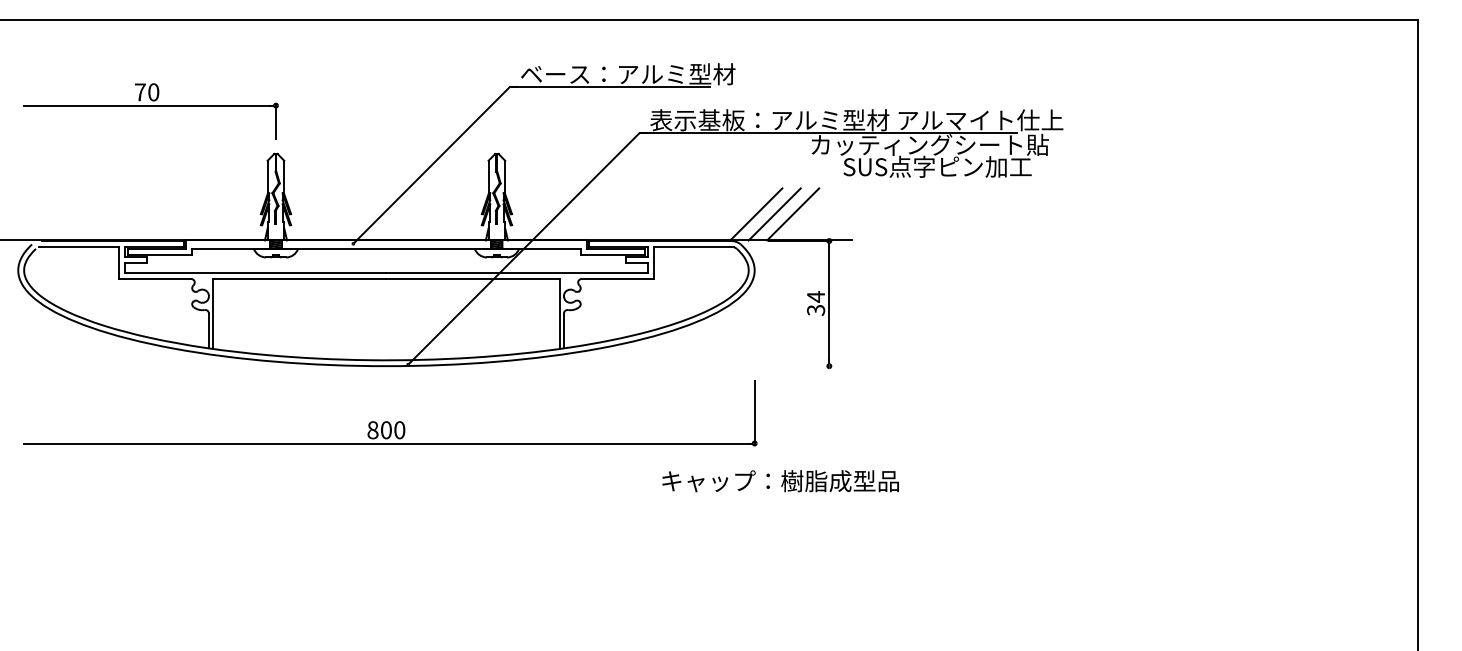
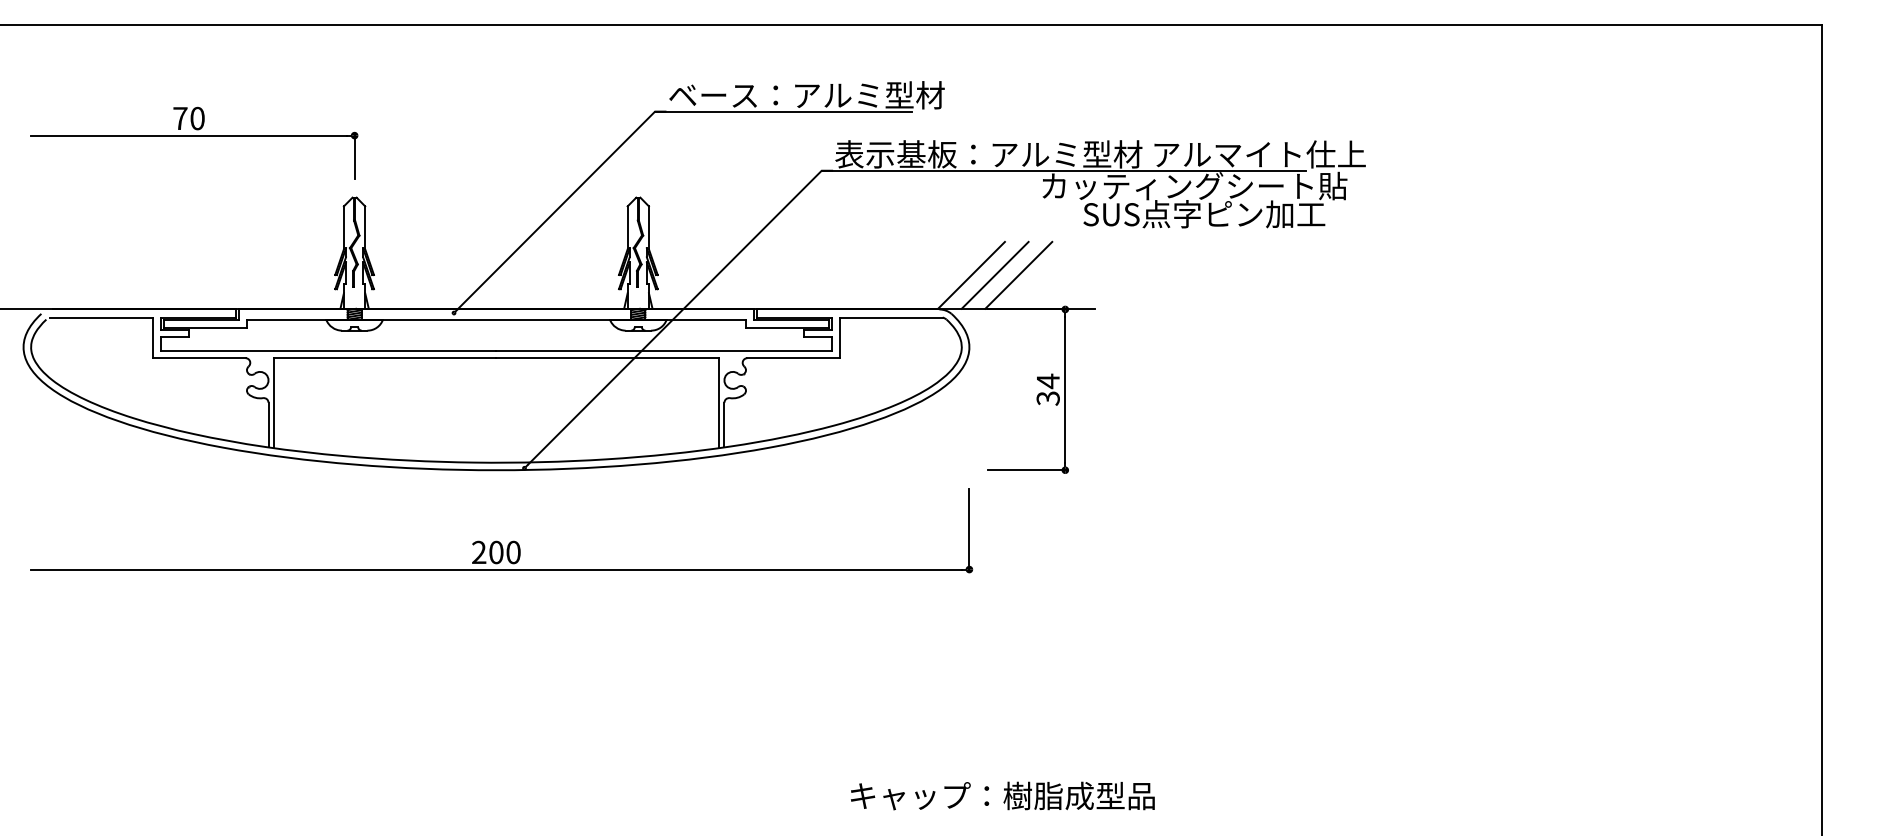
line: (799, 366) -> (1026, 470), added
text: (373, 430) -> (479, 552), 800 -> 200
text: (780, 480) -> (1002, 795), moved

